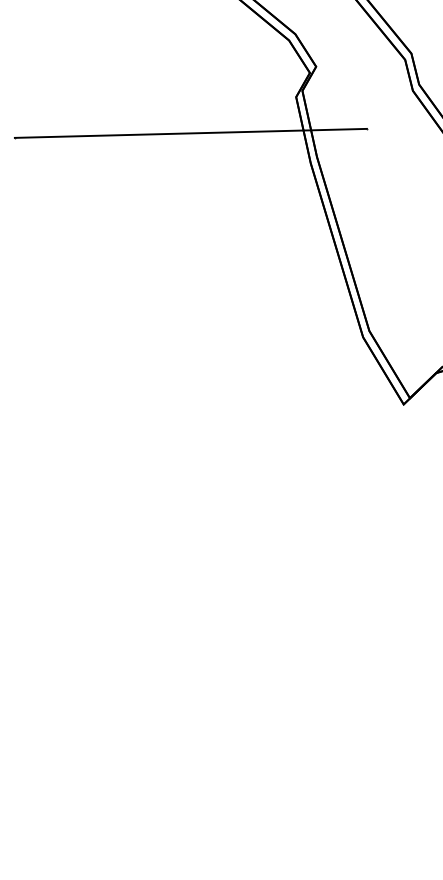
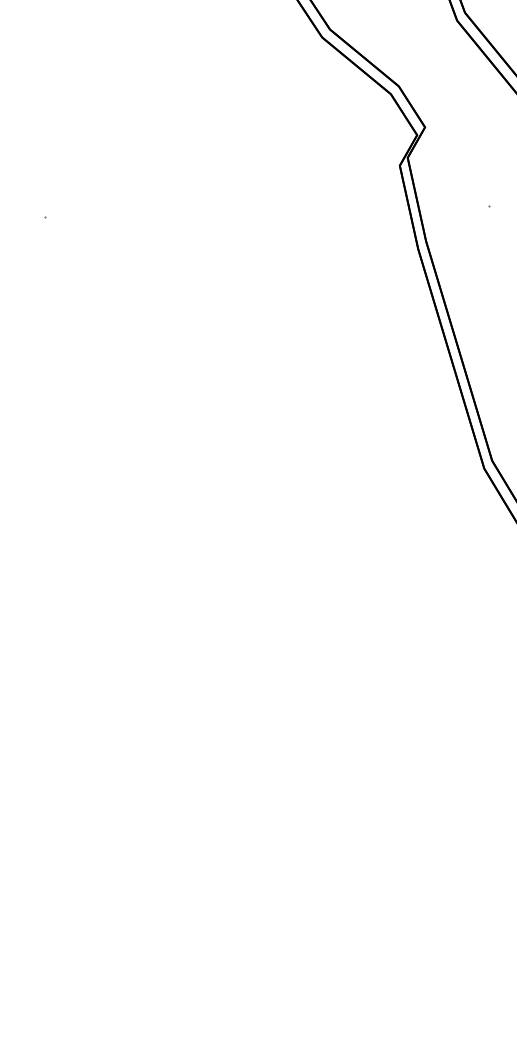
line: (190, 132) -> (266, 210), removed

